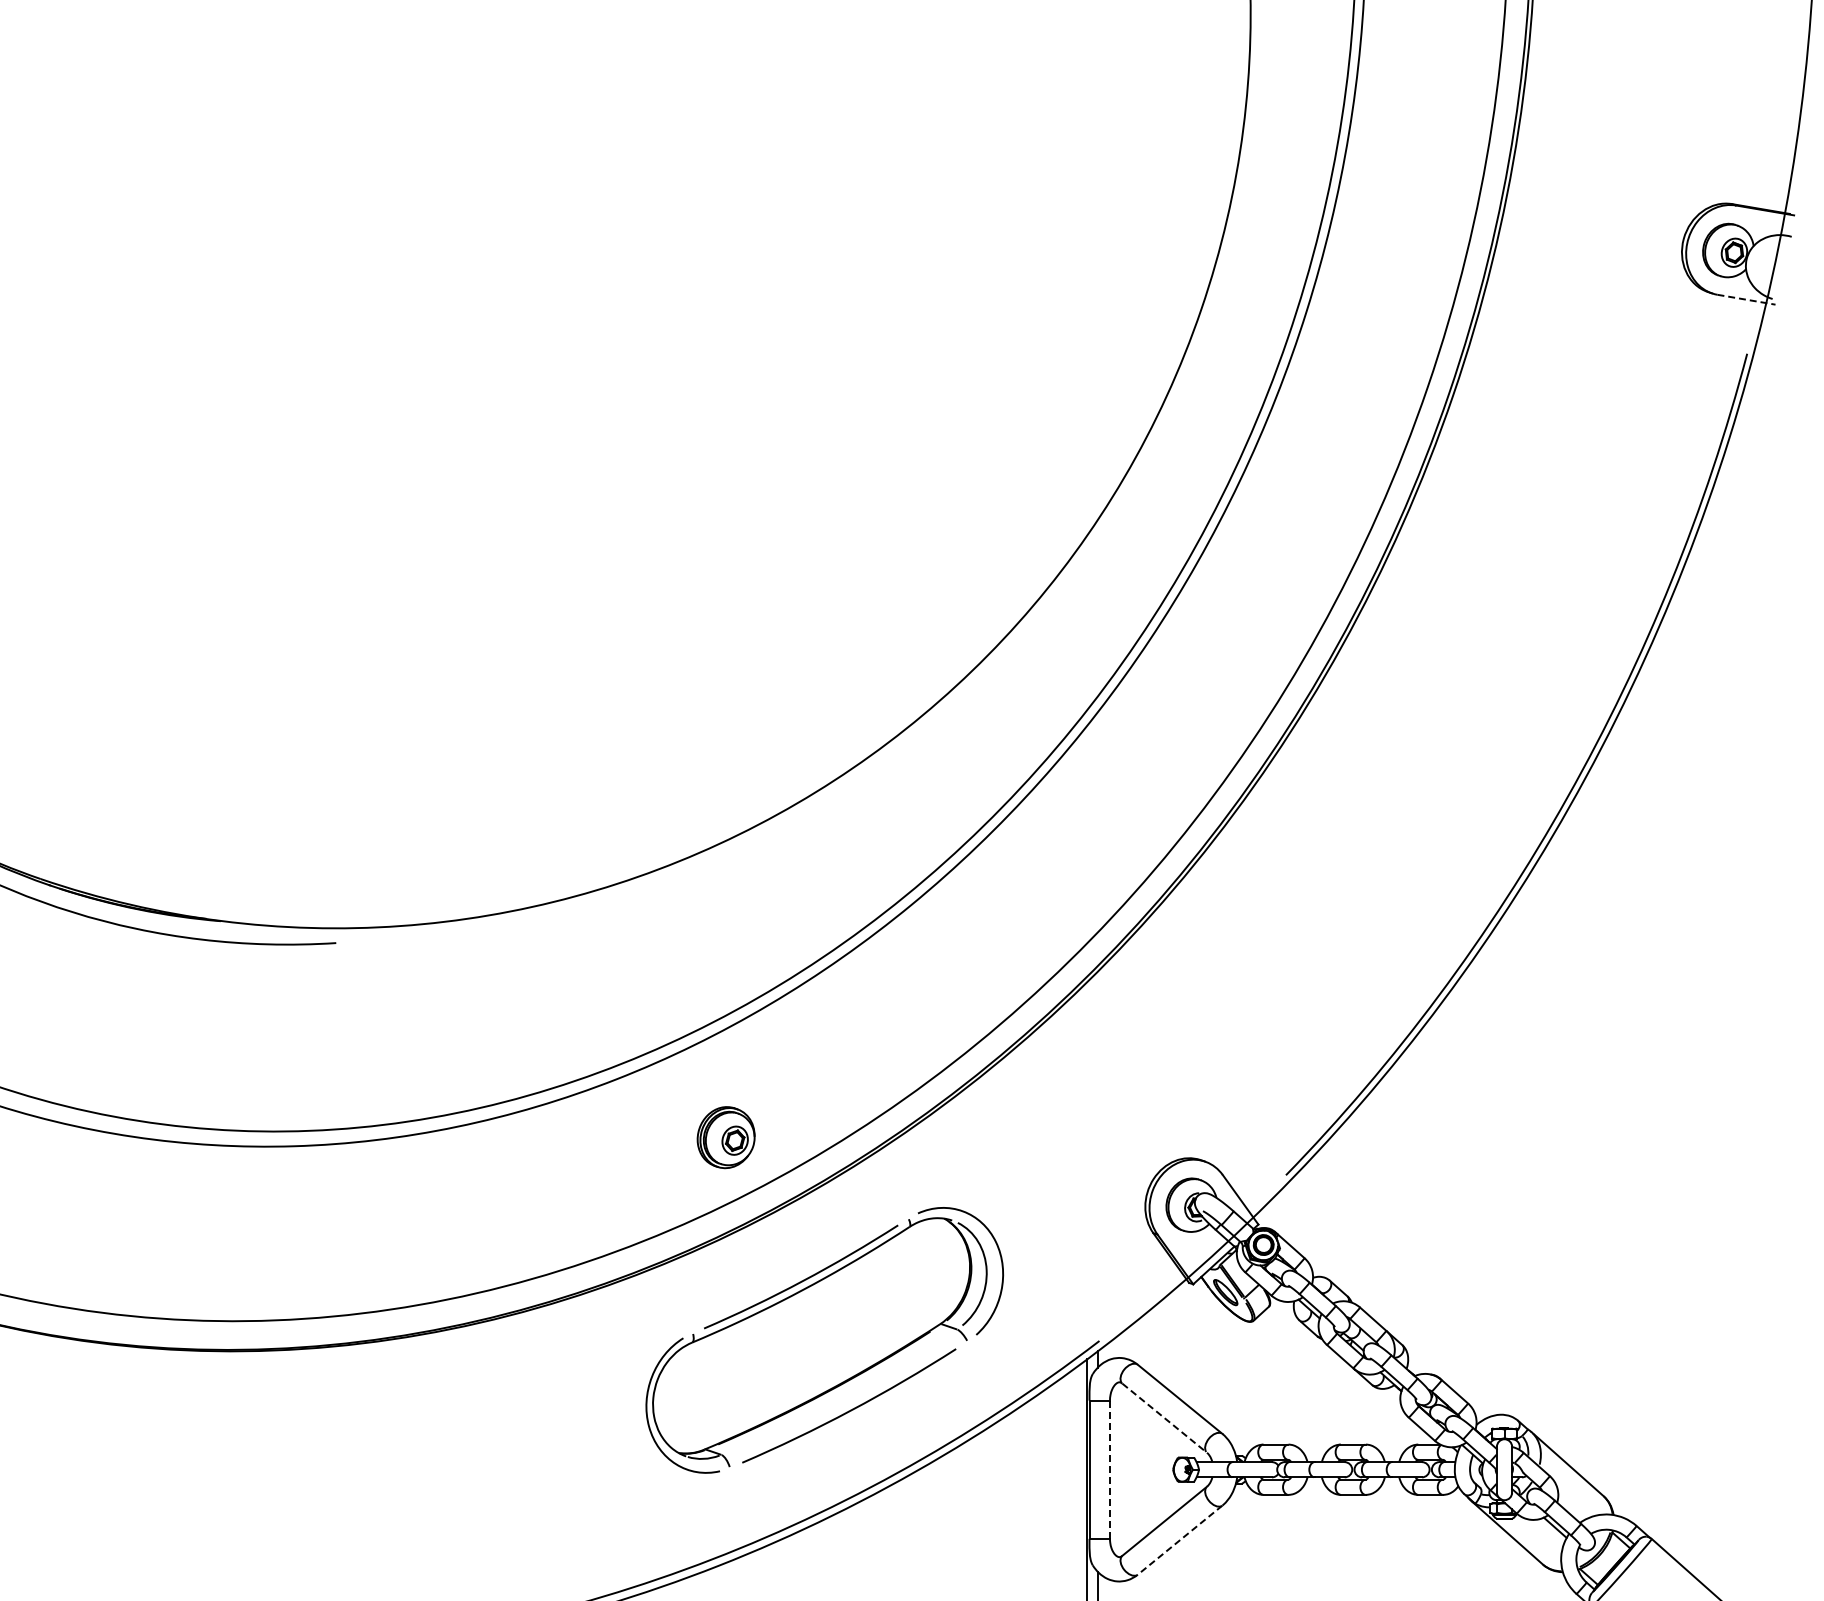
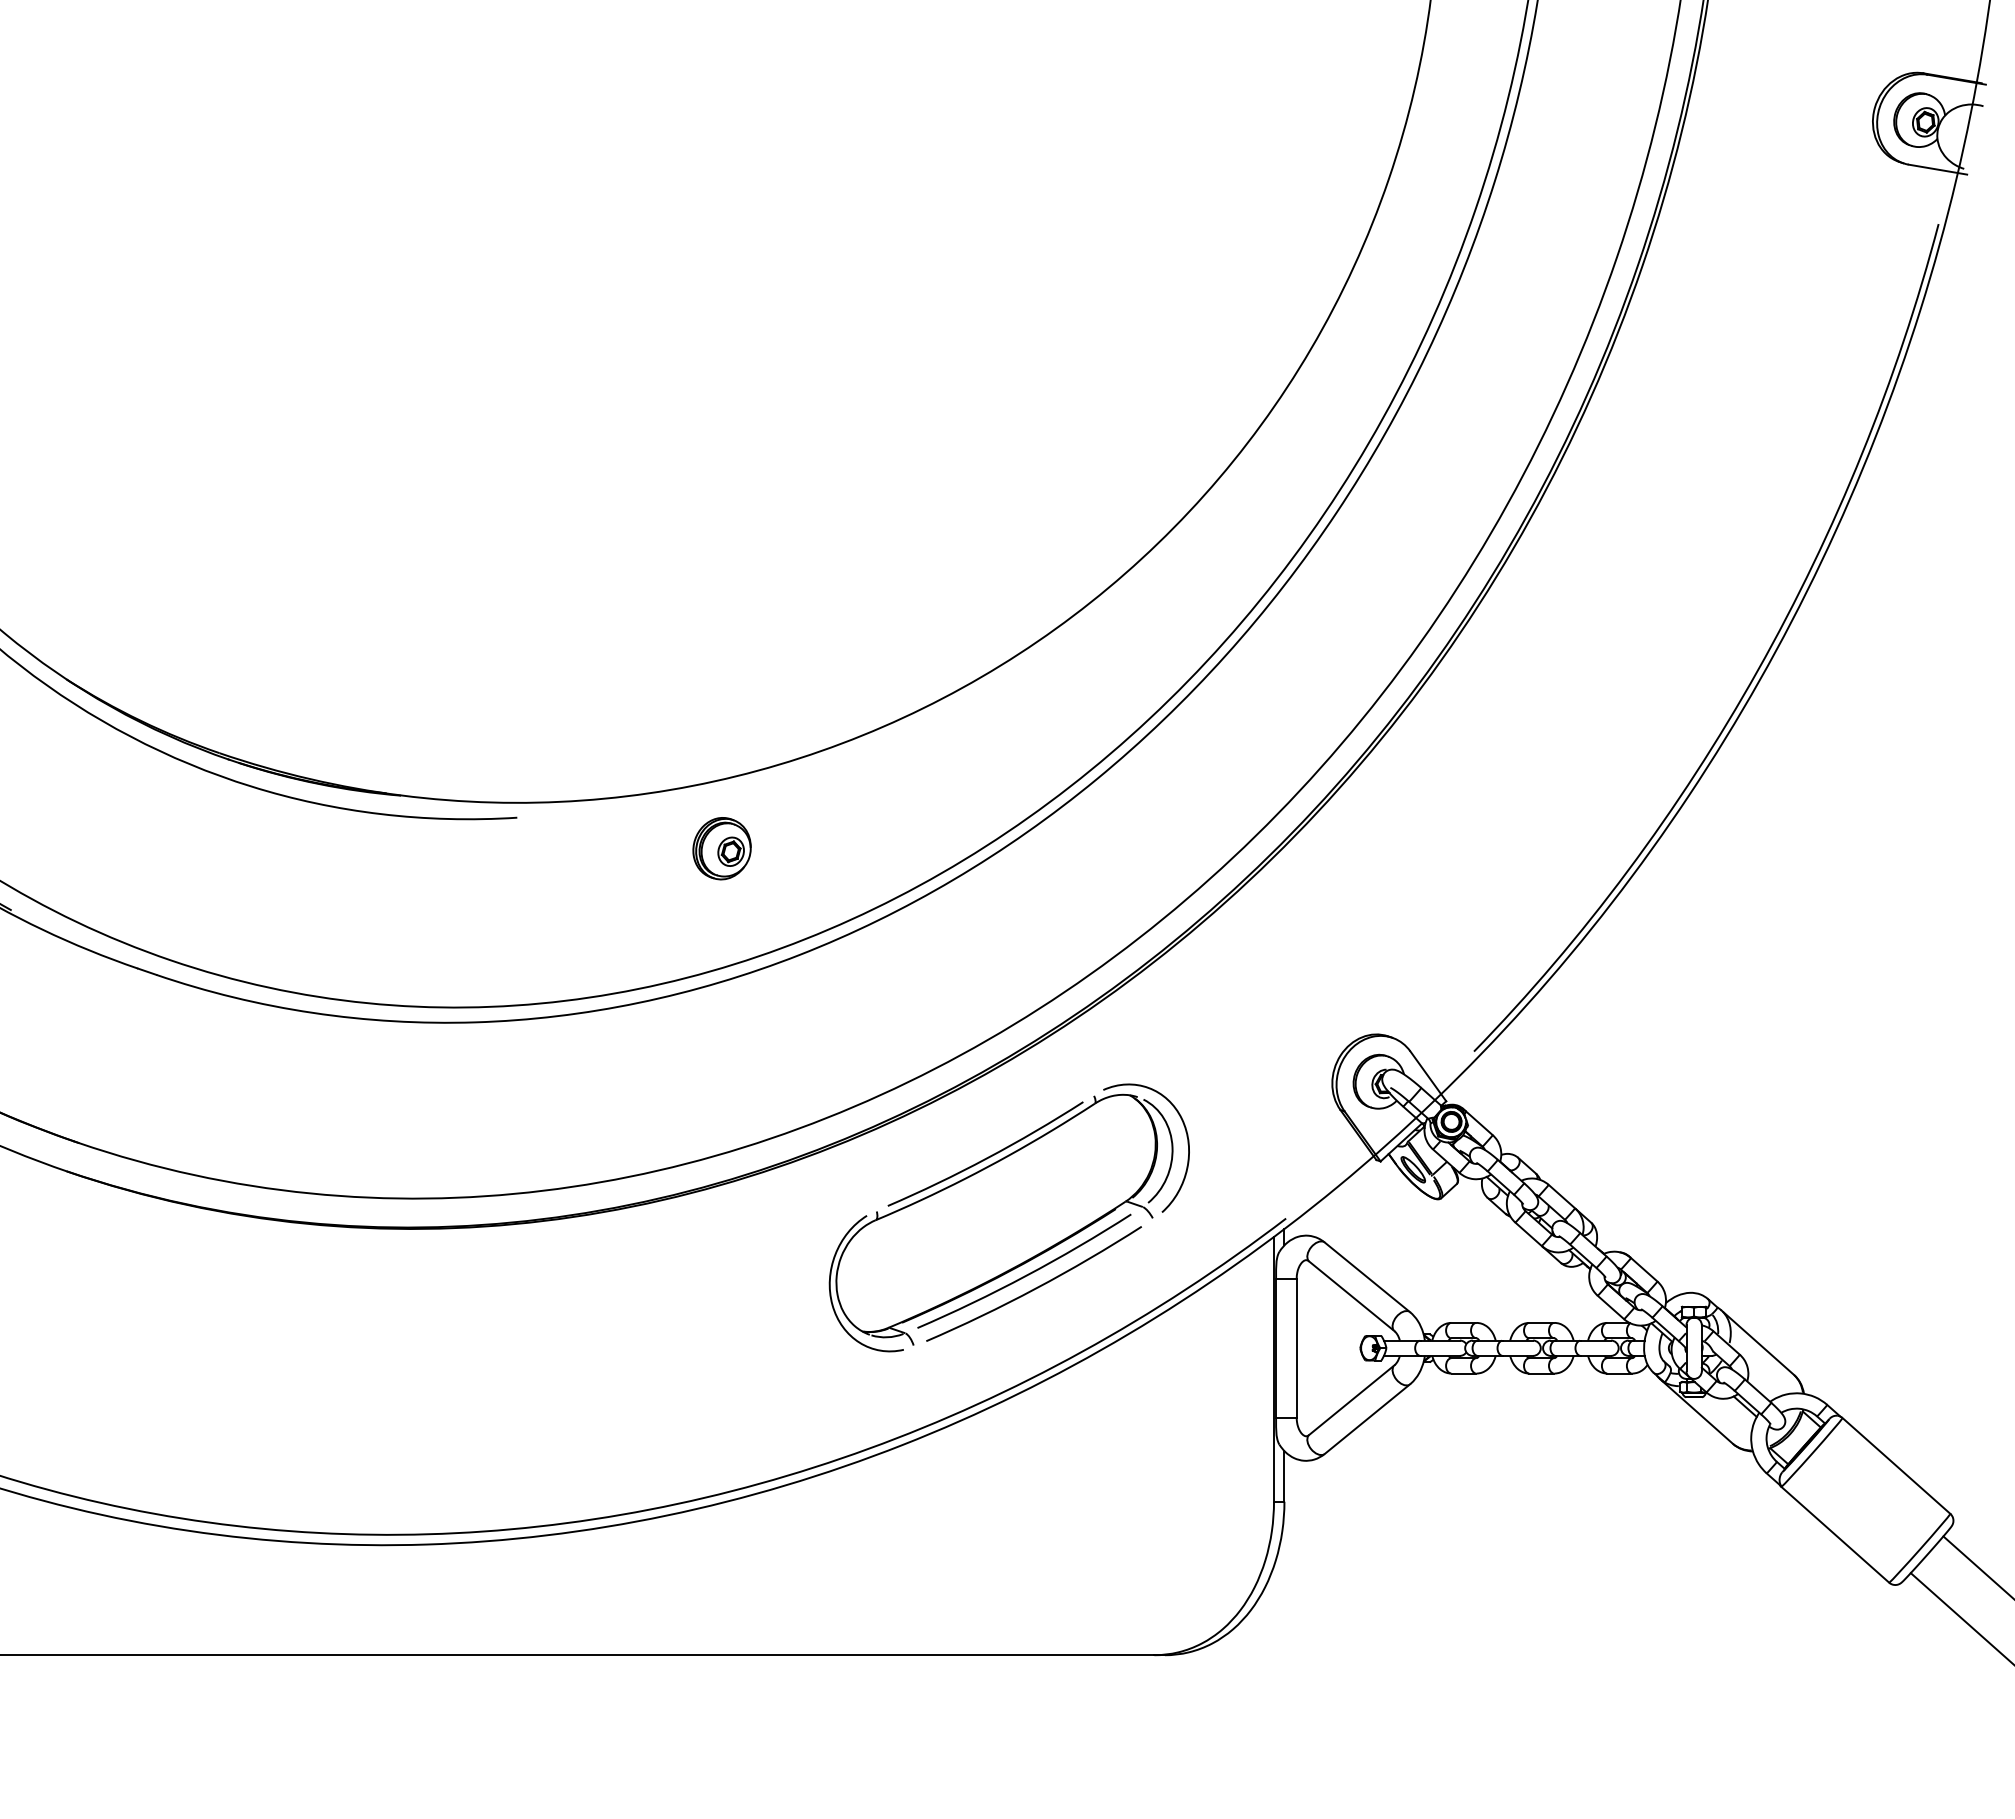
line: (1746, 299) -> (1937, 169), dashed -> solid
part: (725, 1137) -> (721, 848), moved
curve: (841, 1396) -> (1026, 1274), added
line: (1165, 1418) -> (1352, 1296), dashed -> solid
line: (1109, 1469) -> (1296, 1348), dashed -> solid
line: (1180, 1540) -> (1367, 1419), dashed -> solid

